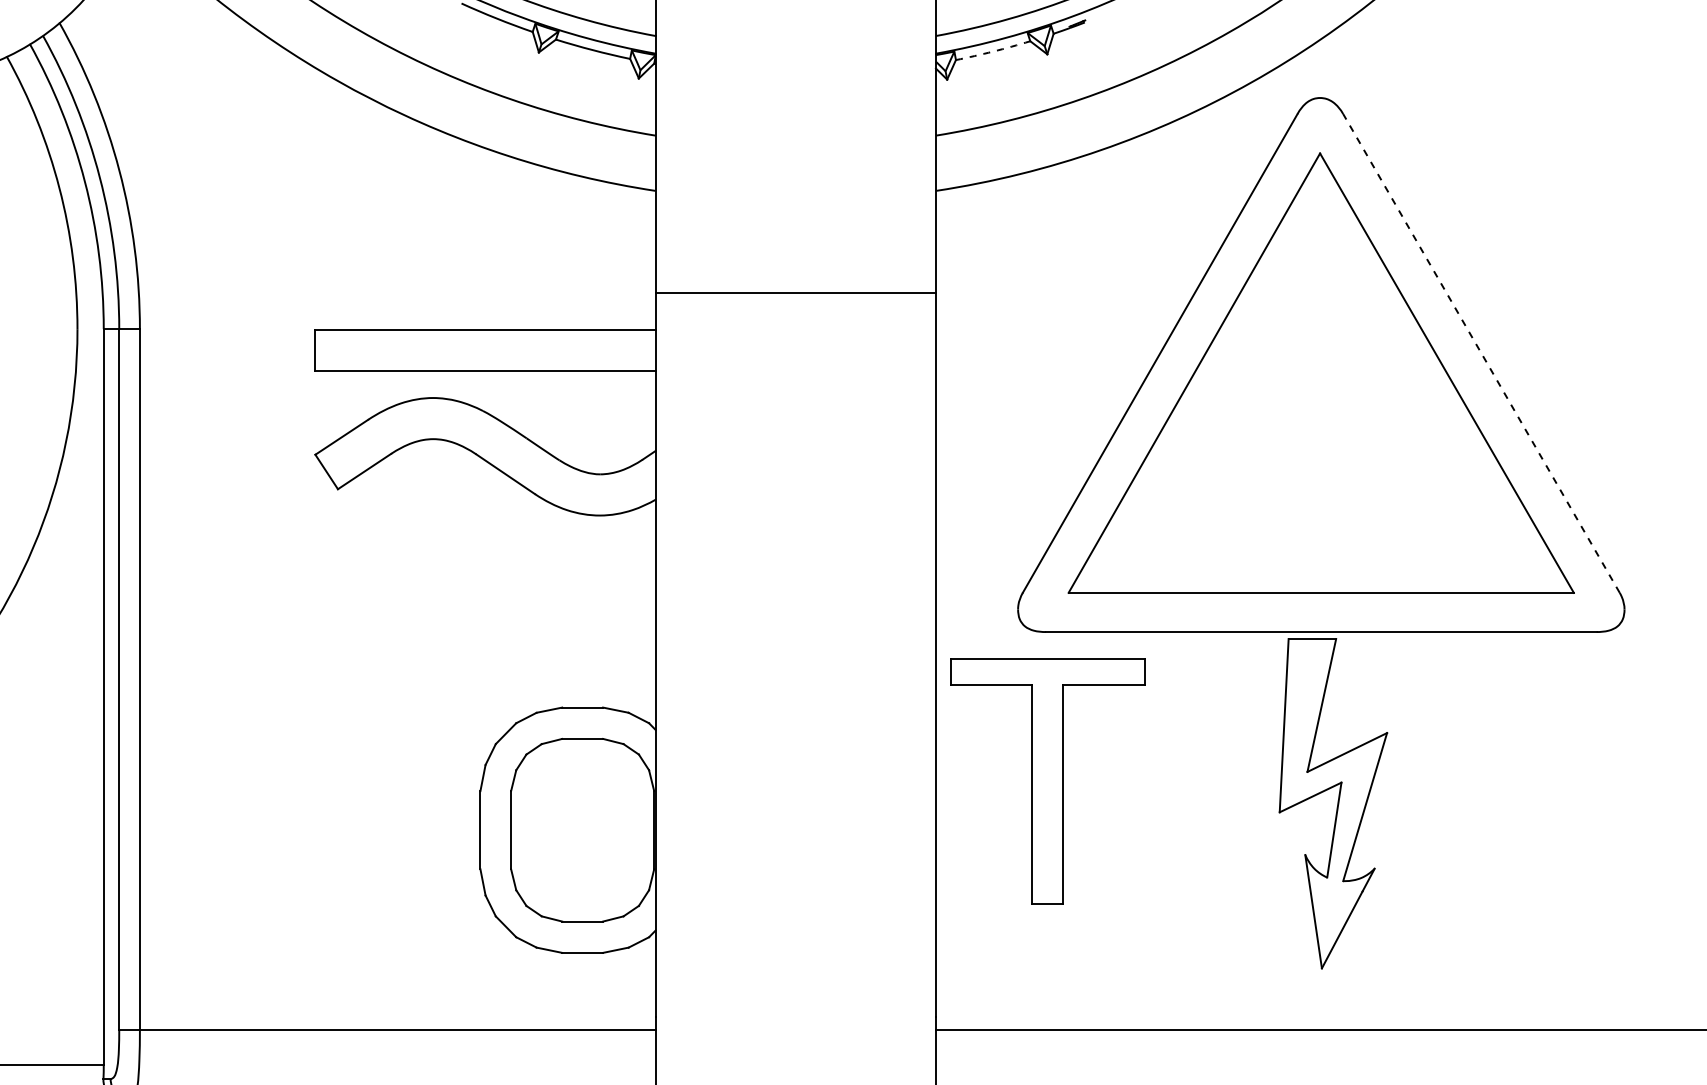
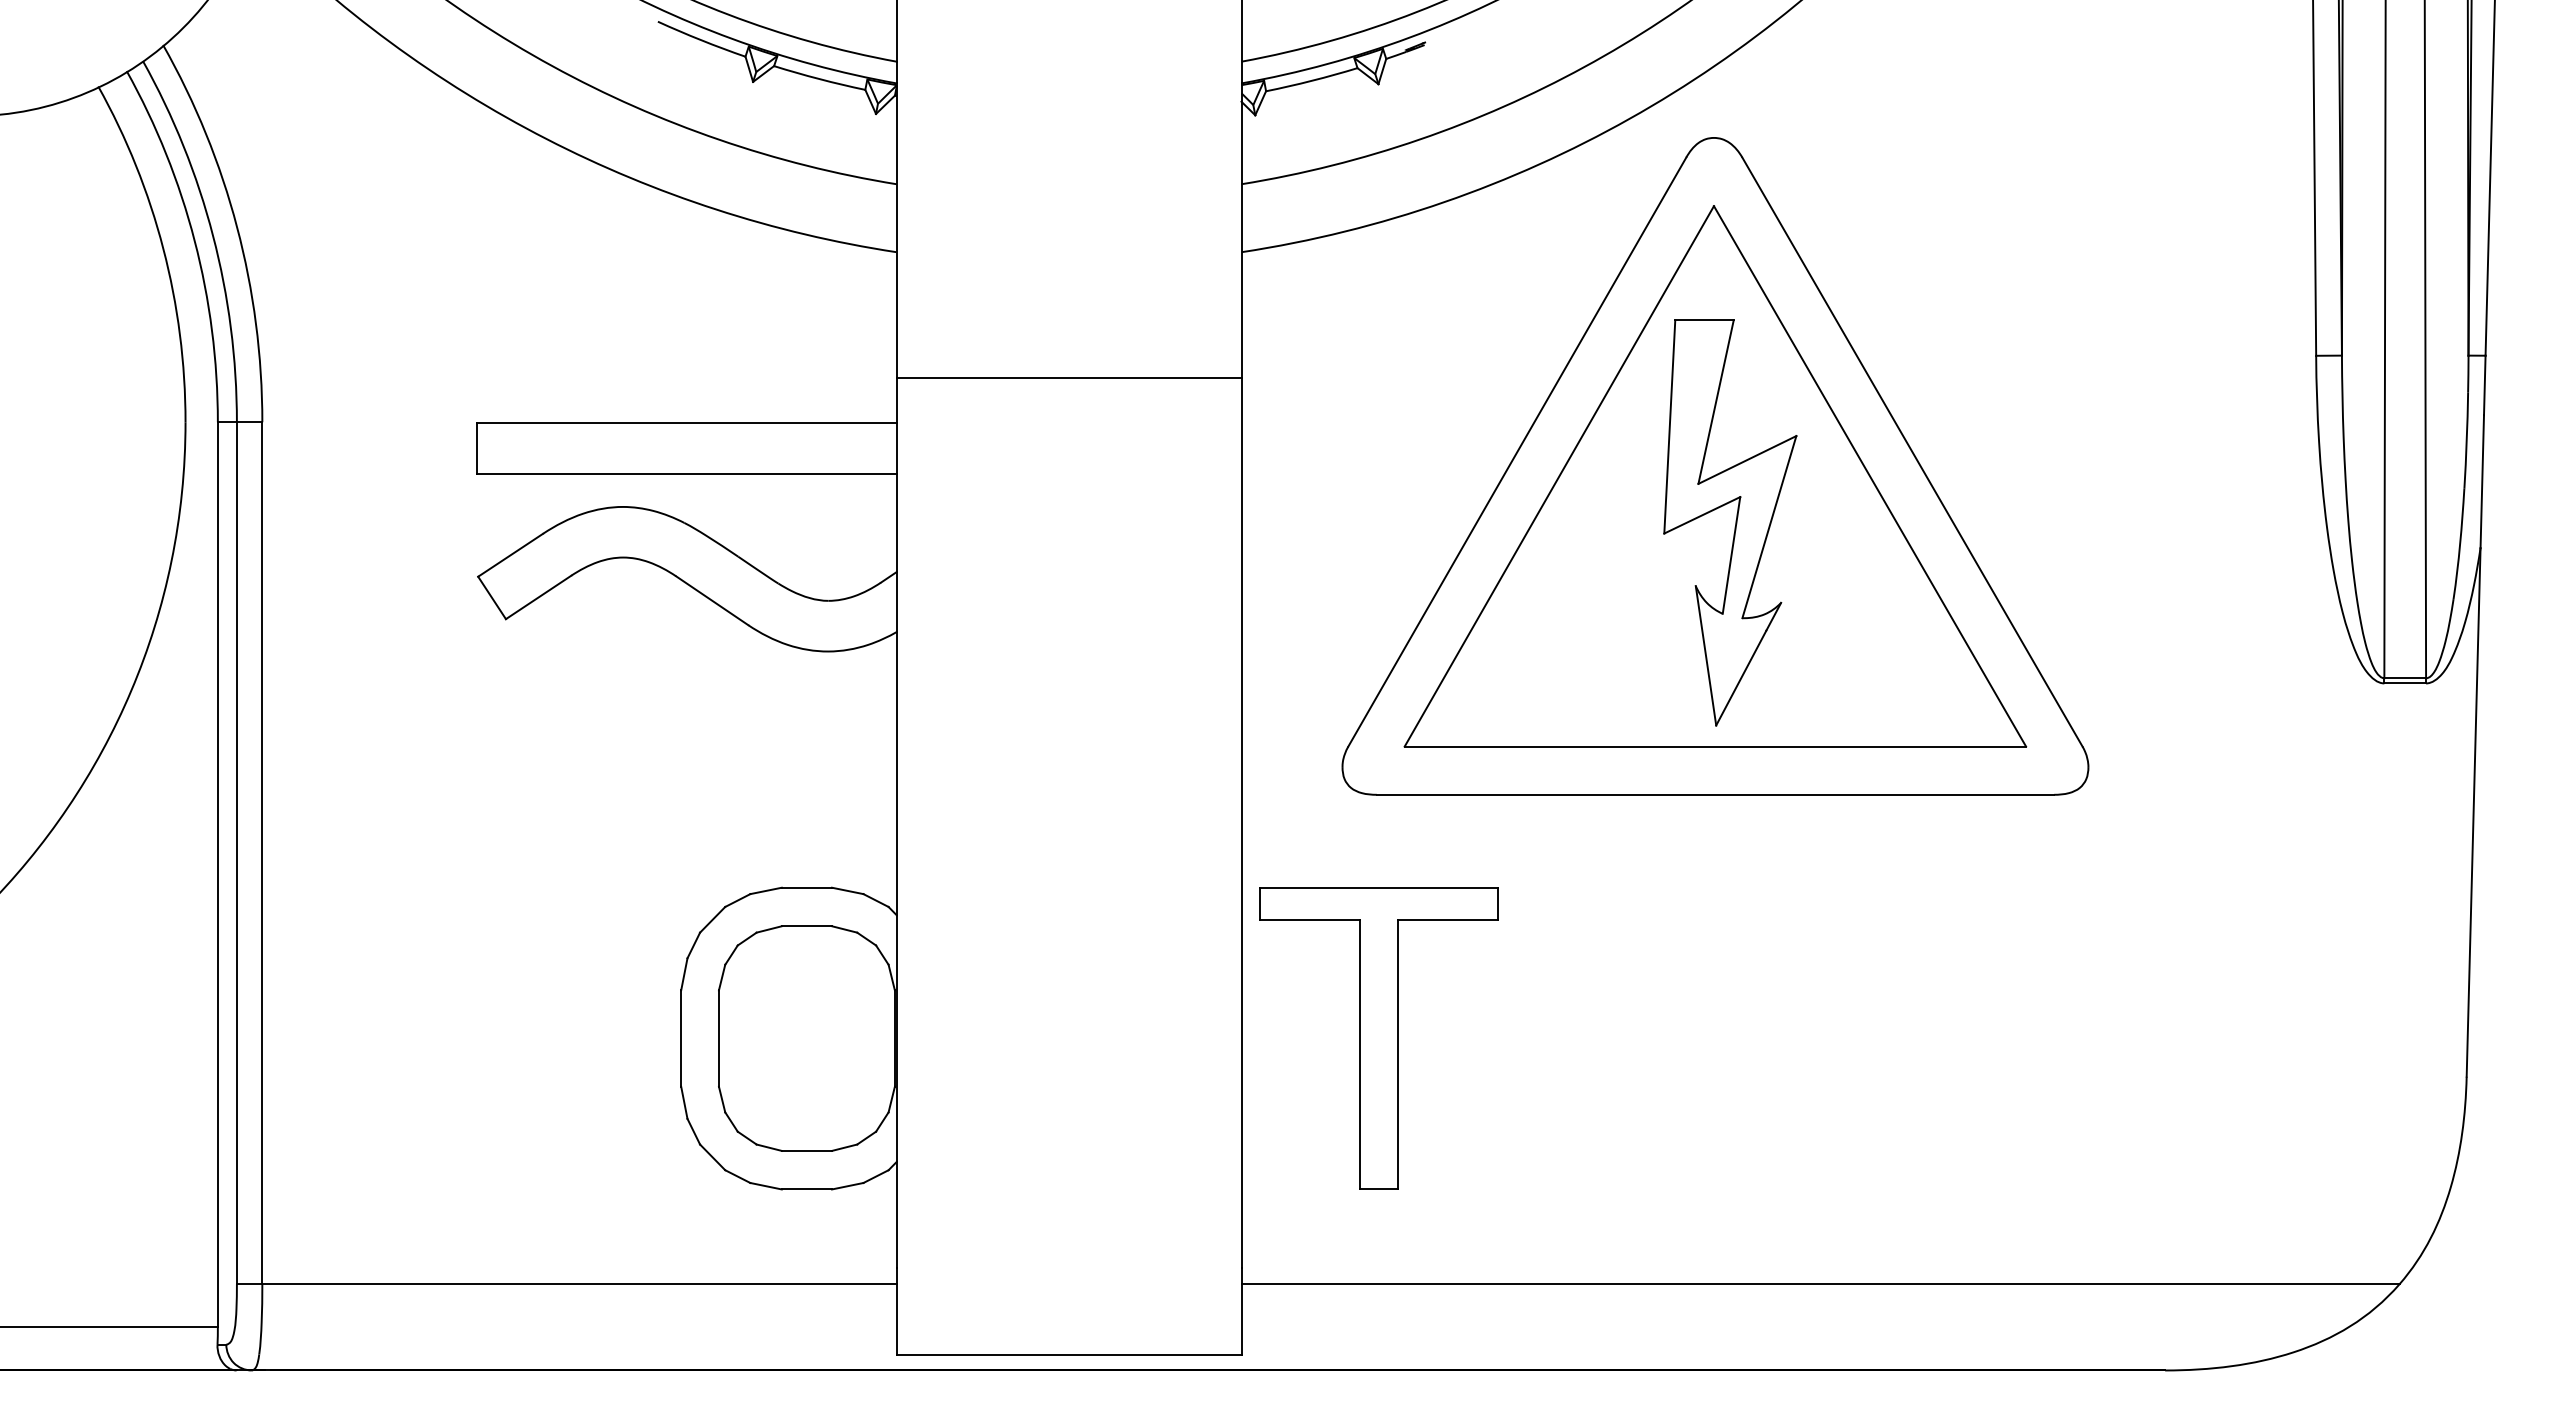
arc: (993, 51) -> (1312, 80), dashed -> solid
line: (1481, 352) -> (1912, 451), dashed -> solid
part: (1047, 781) -> (1378, 1038), moved
part: (1333, 803) -> (1730, 522), moved

